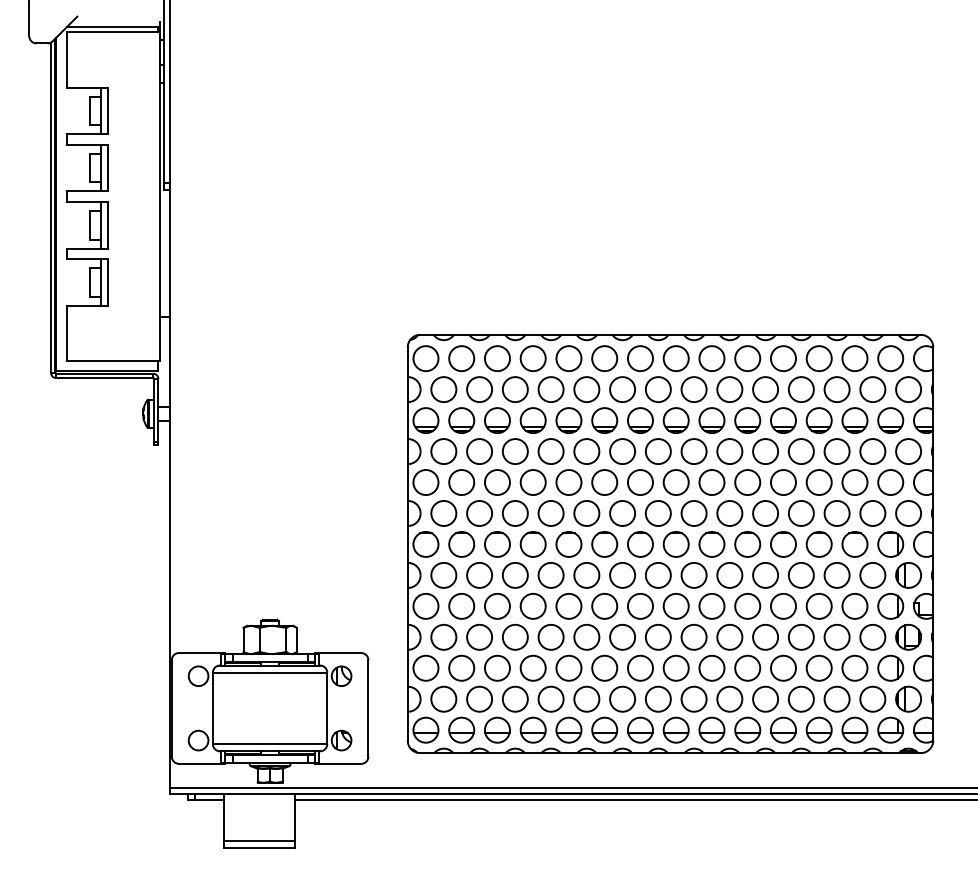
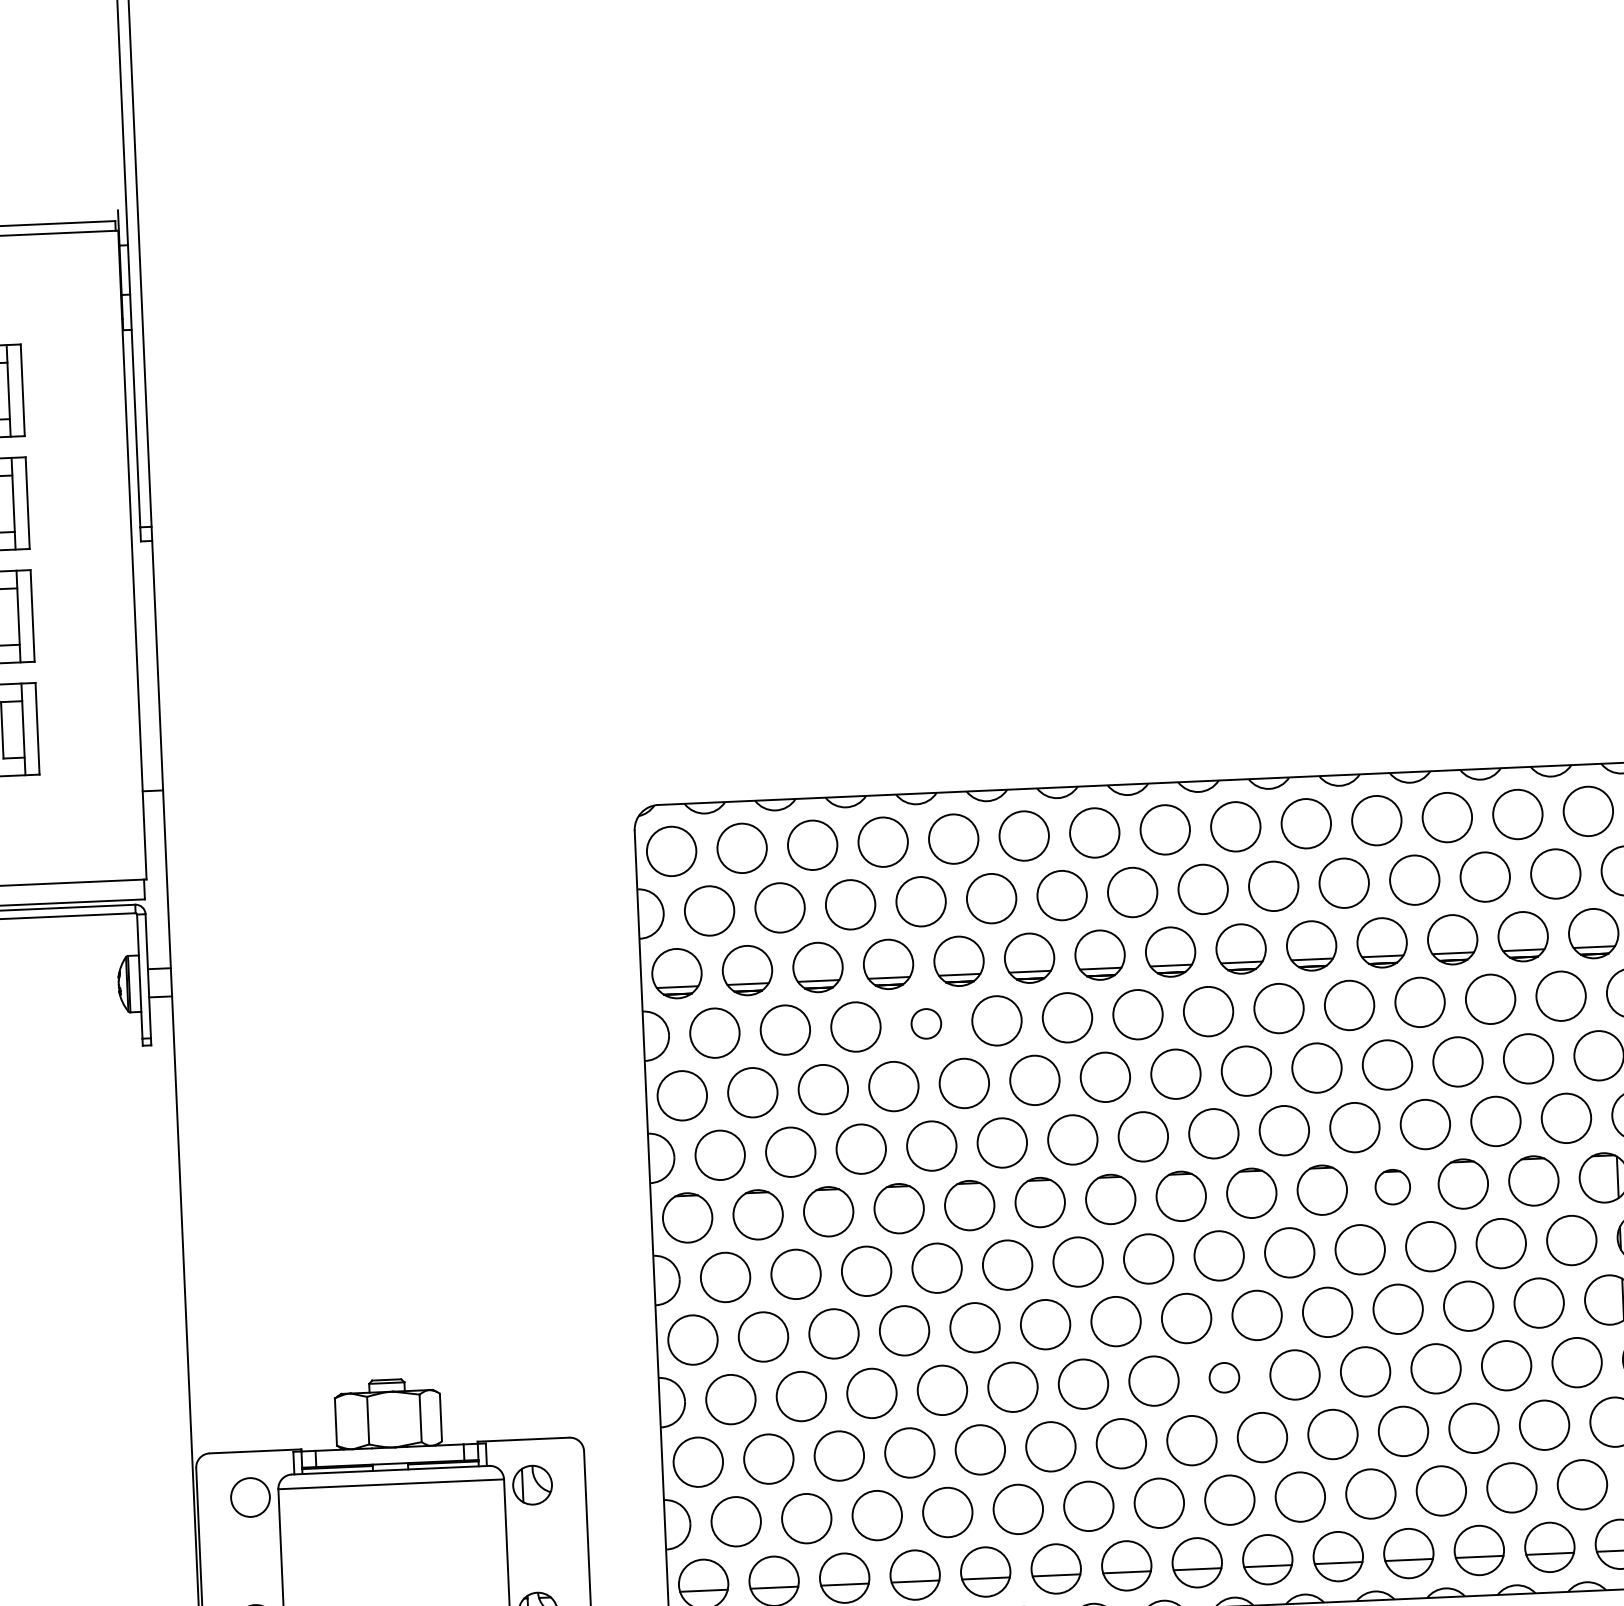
circle: (550, 451) -> (925, 1023), size x0.6
circle: (783, 544) -> (1392, 1187), size x0.7
circle: (693, 636) -> (1223, 1376), size x0.6

